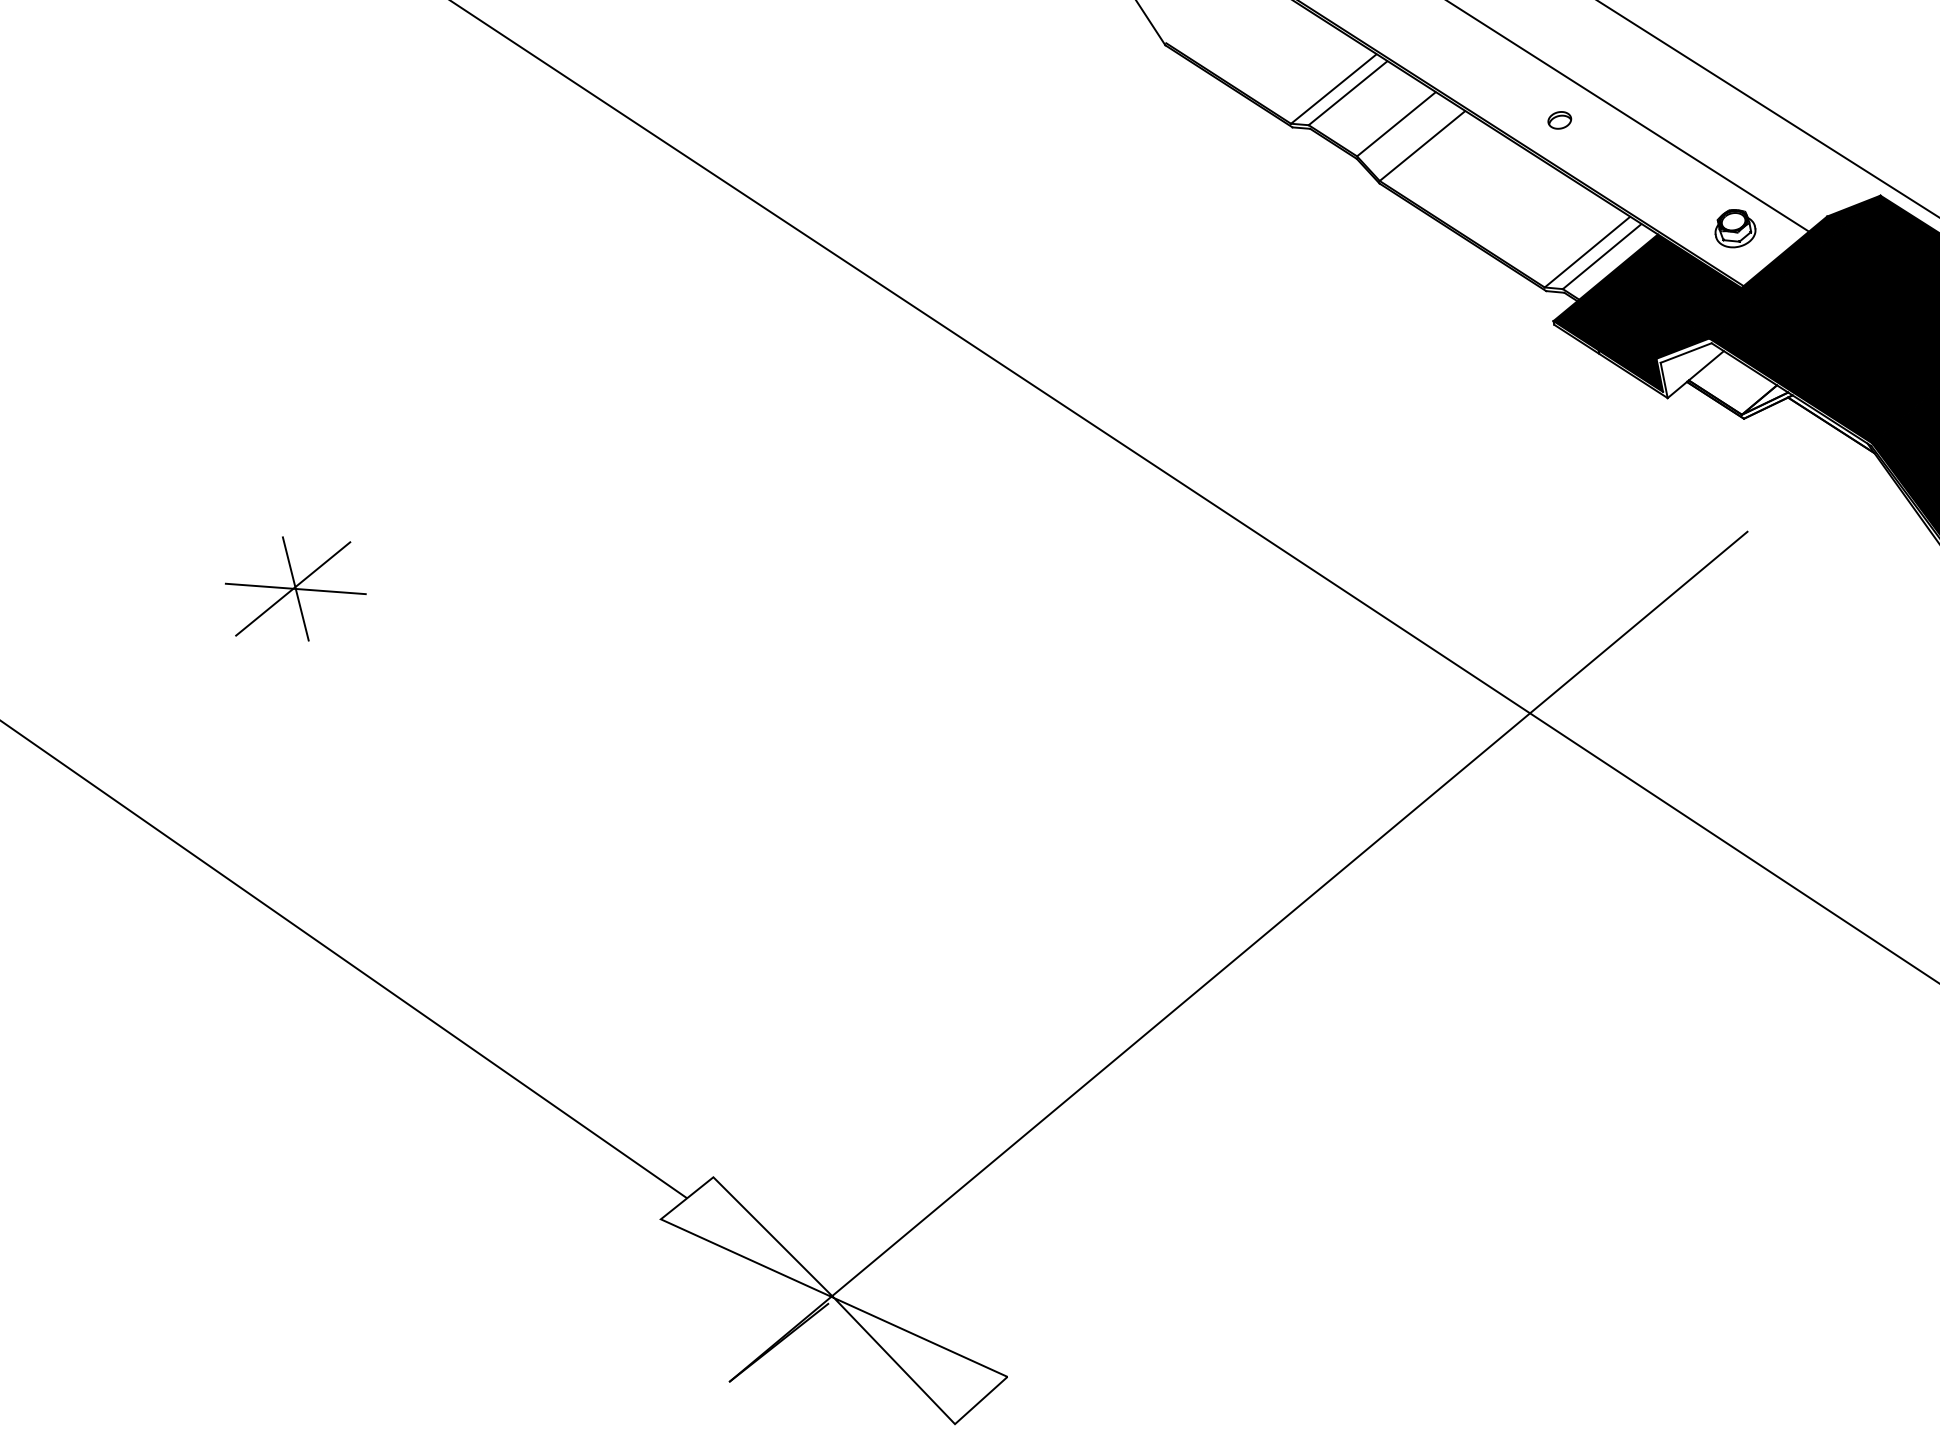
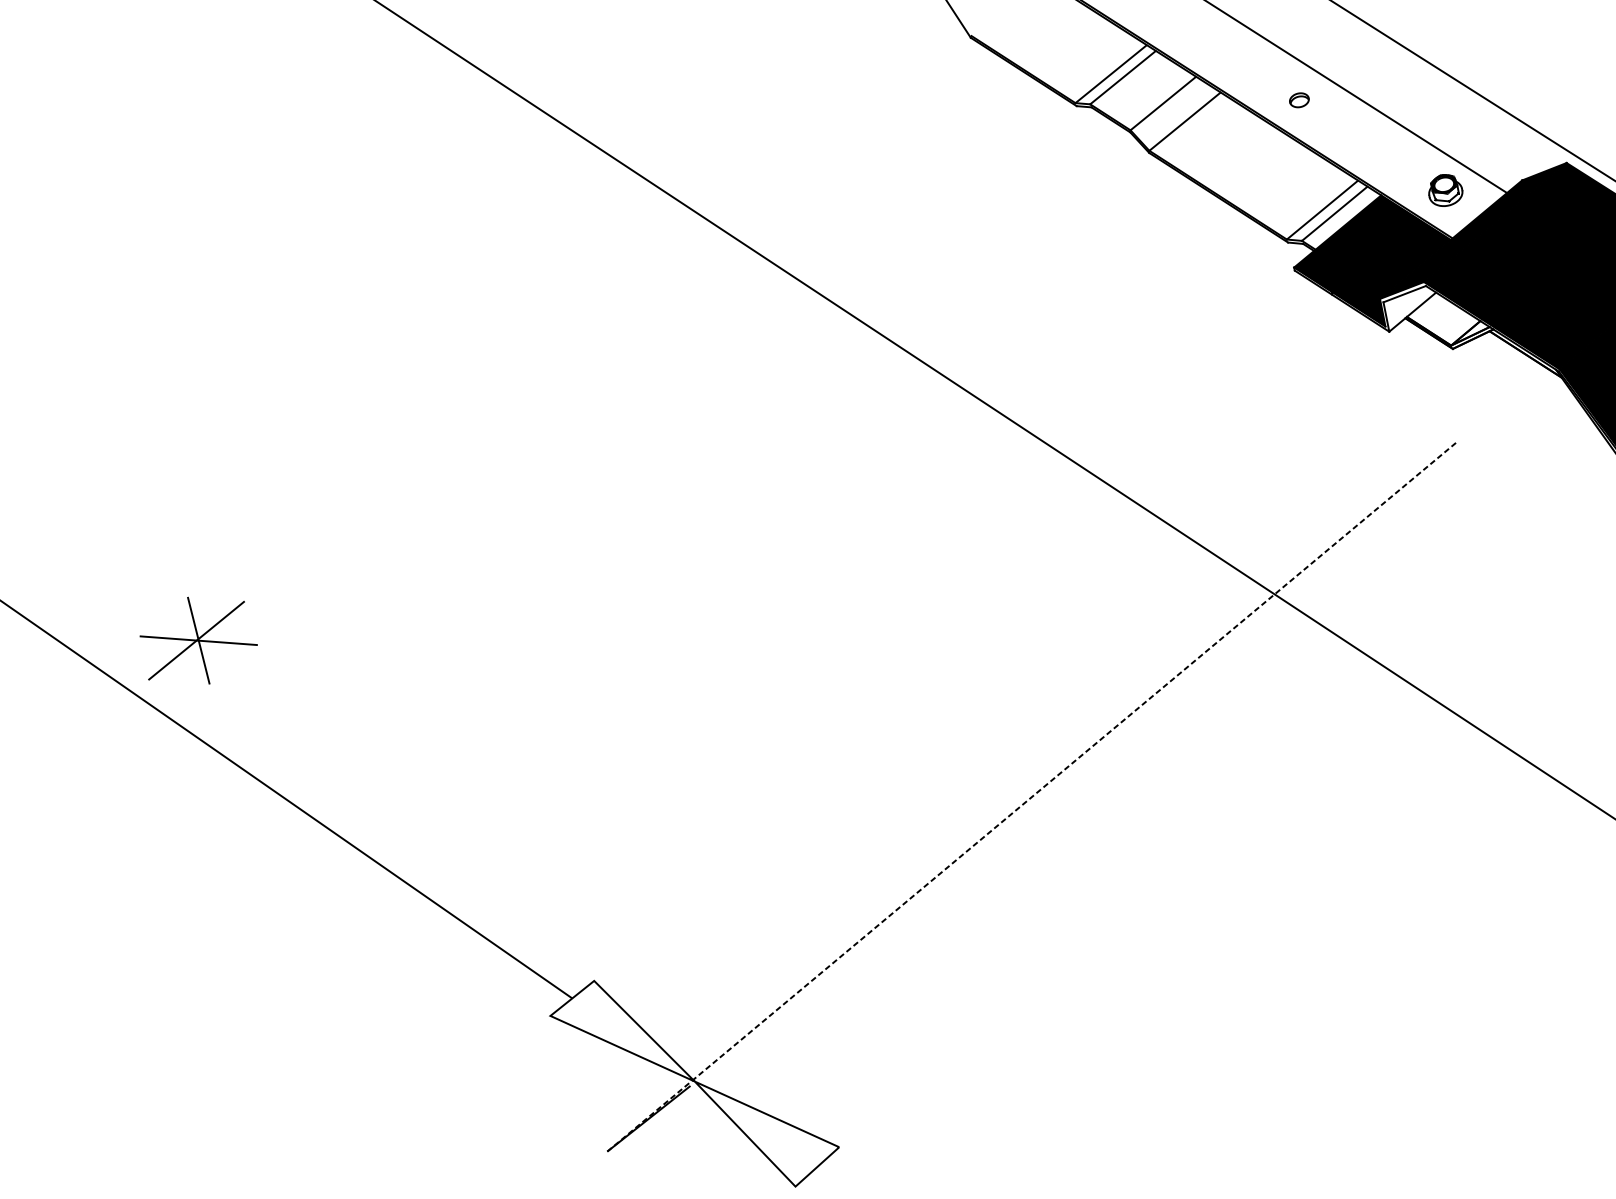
part: (295, 588) -> (198, 640), moved
line: (1238, 956) -> (1031, 796), solid -> dashed

